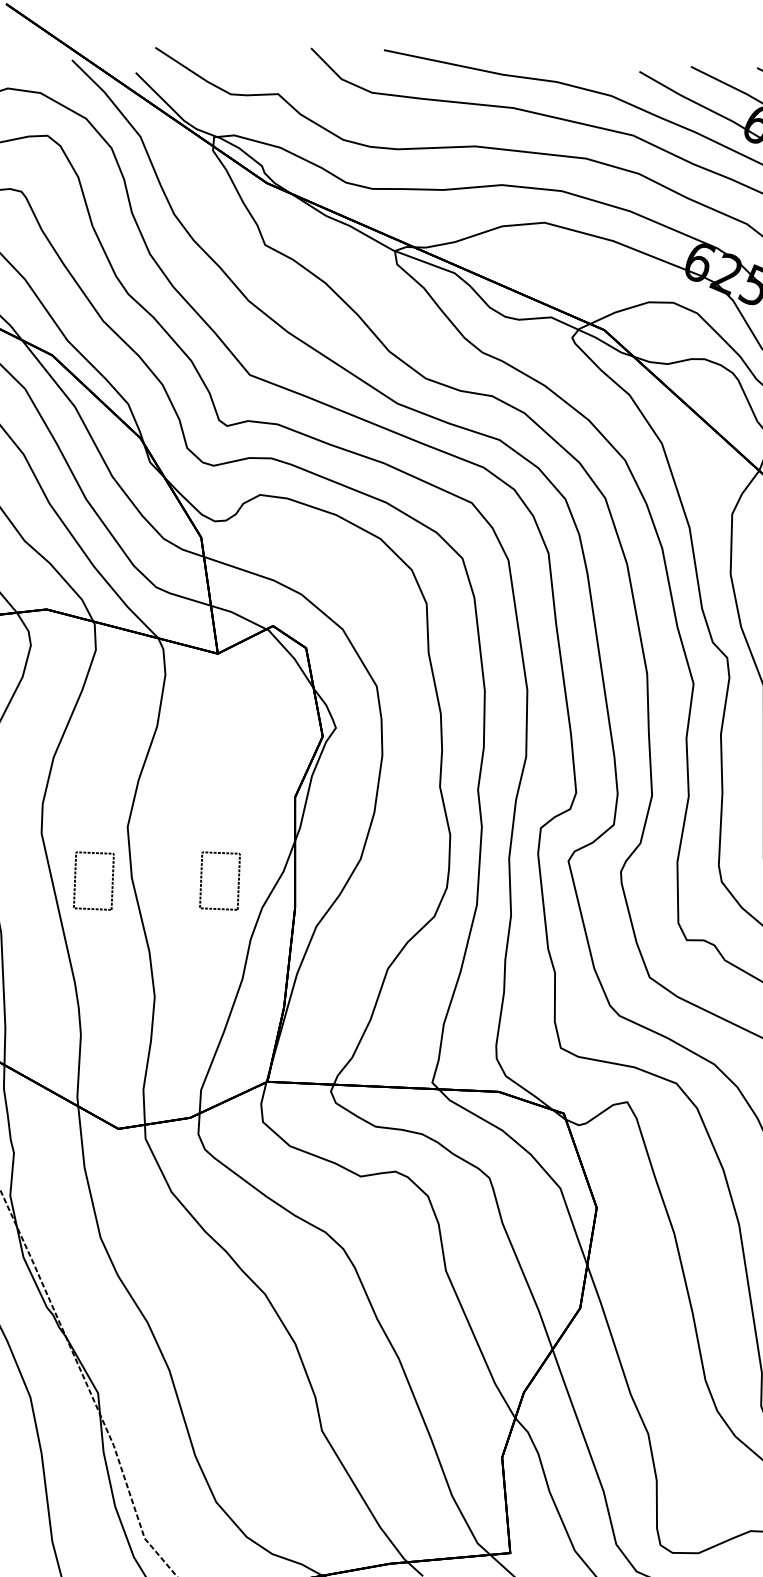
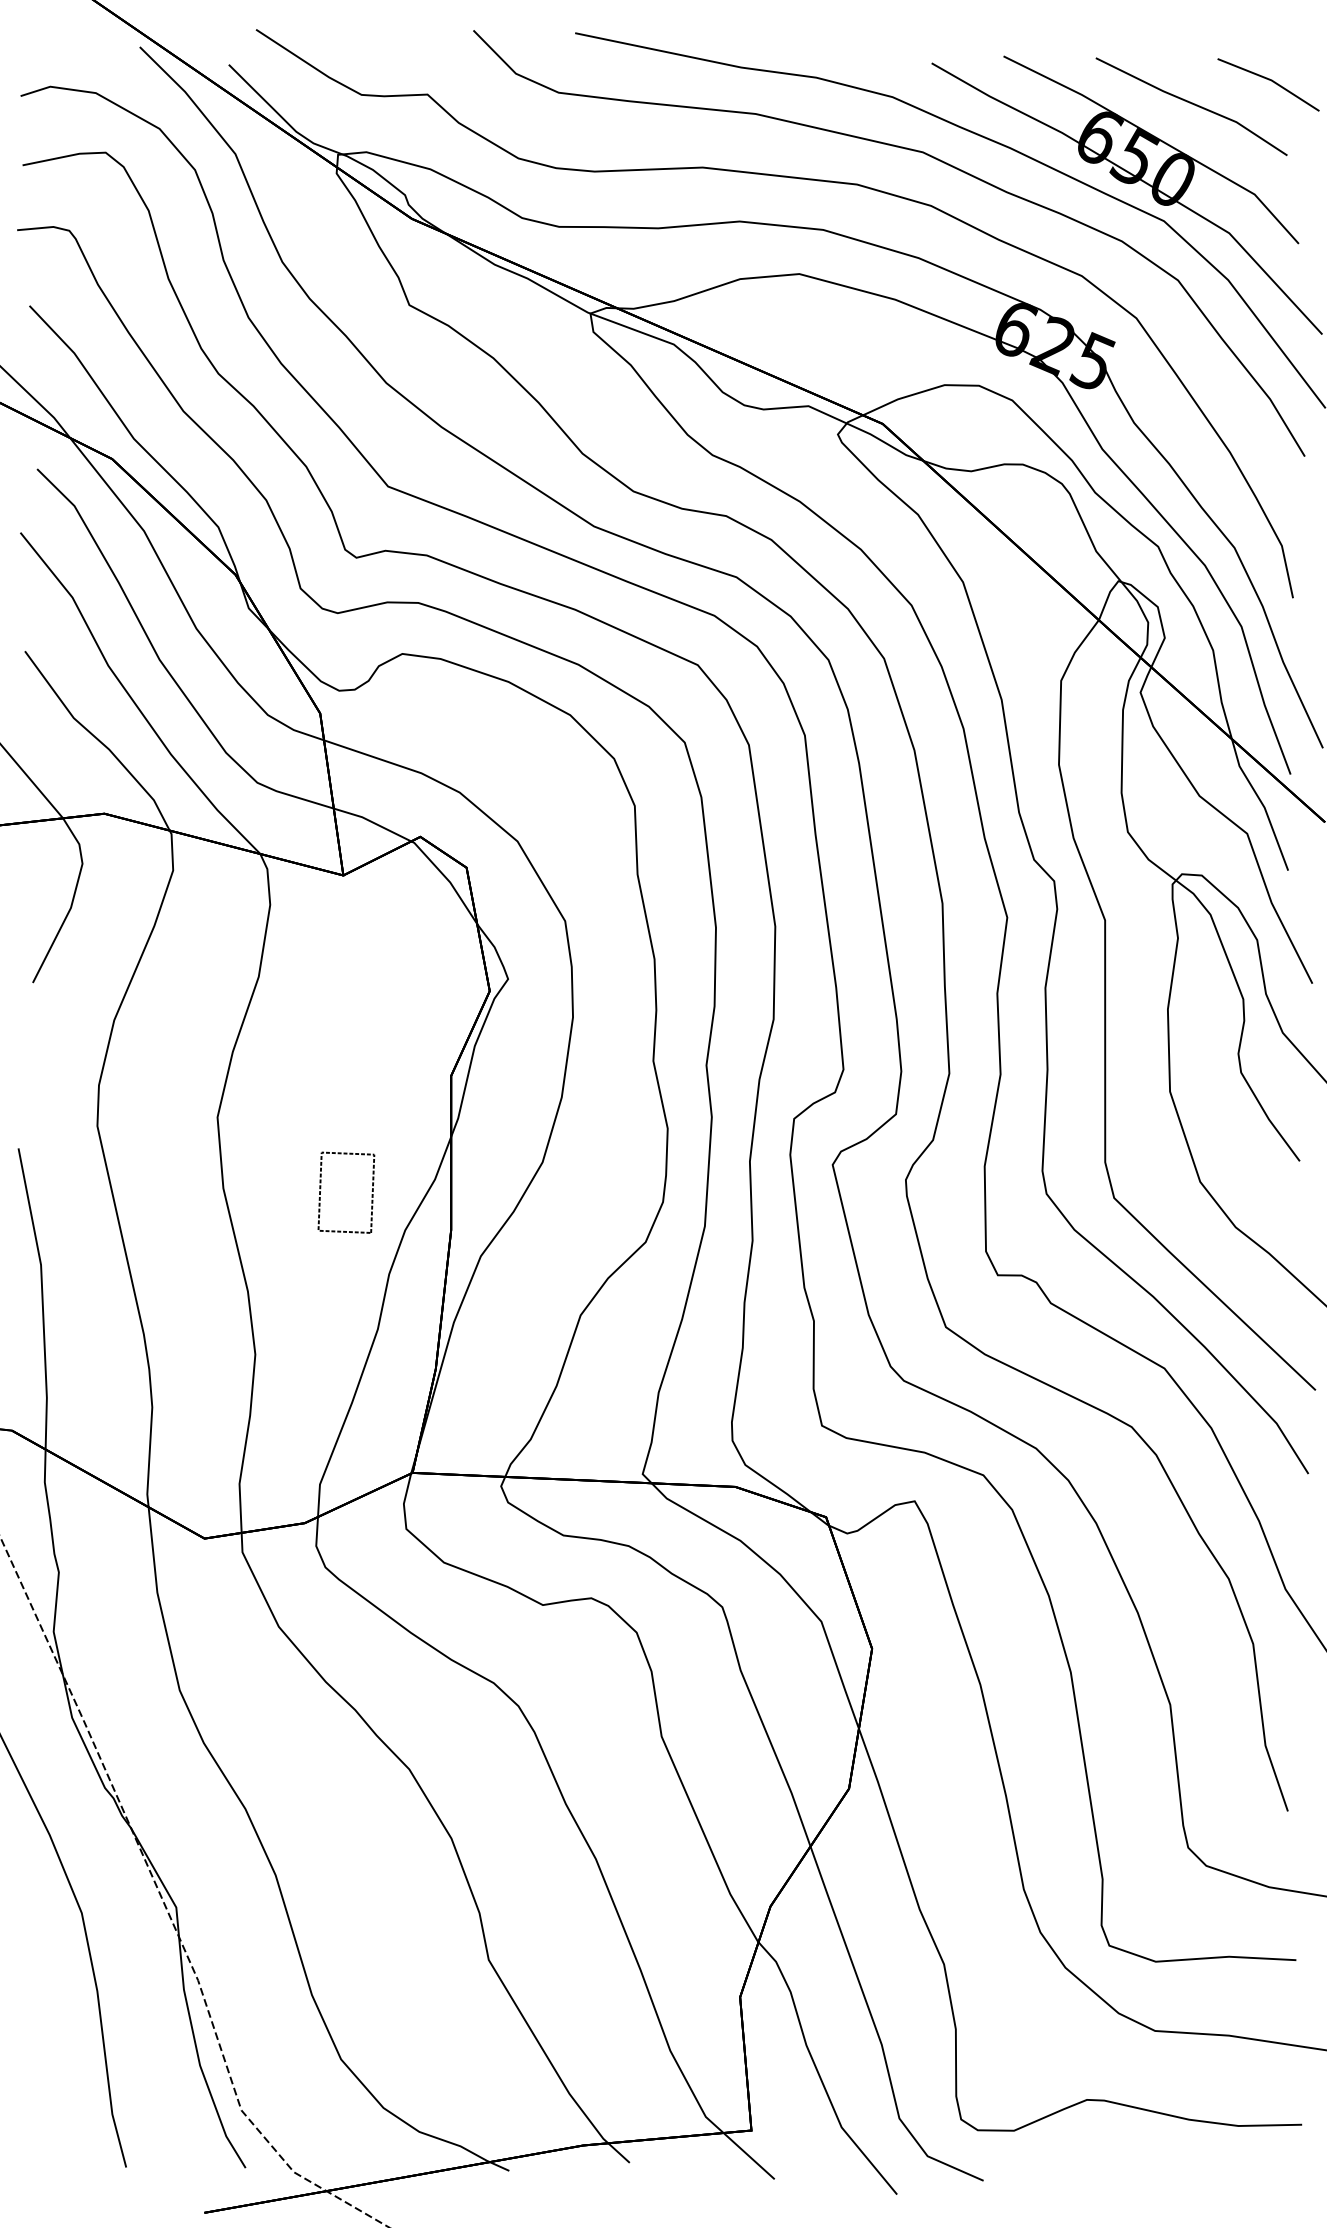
part: (111, 880) -> (195, 1191), removed

